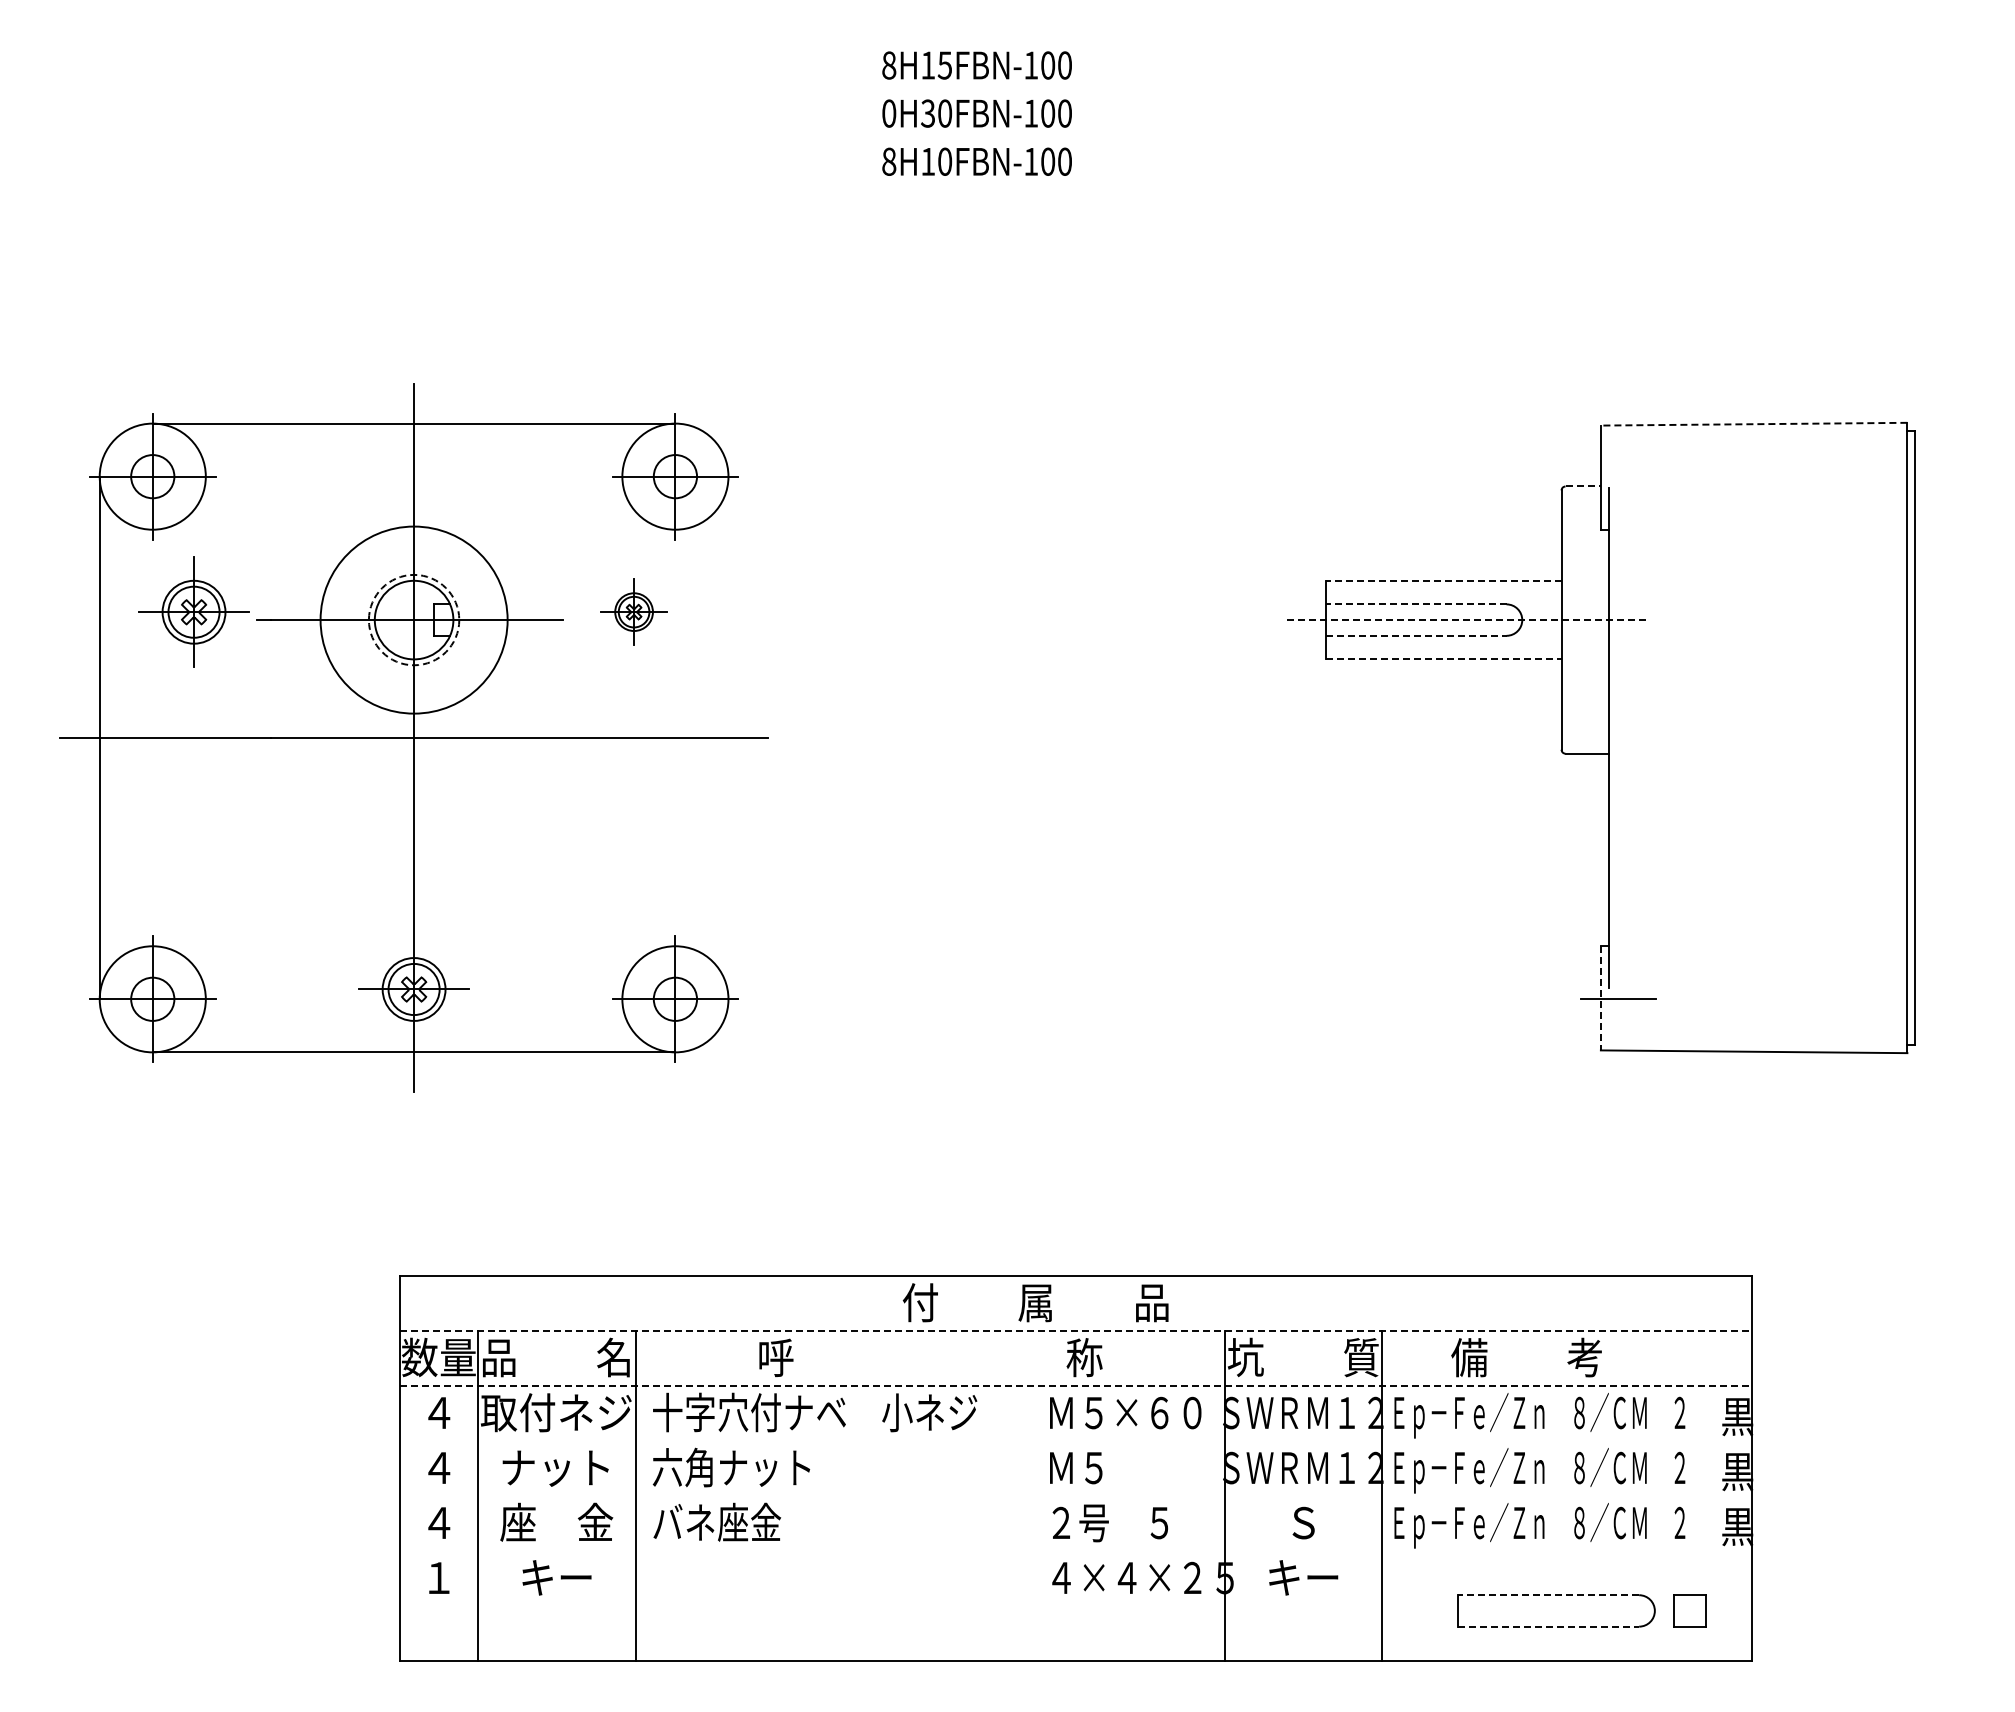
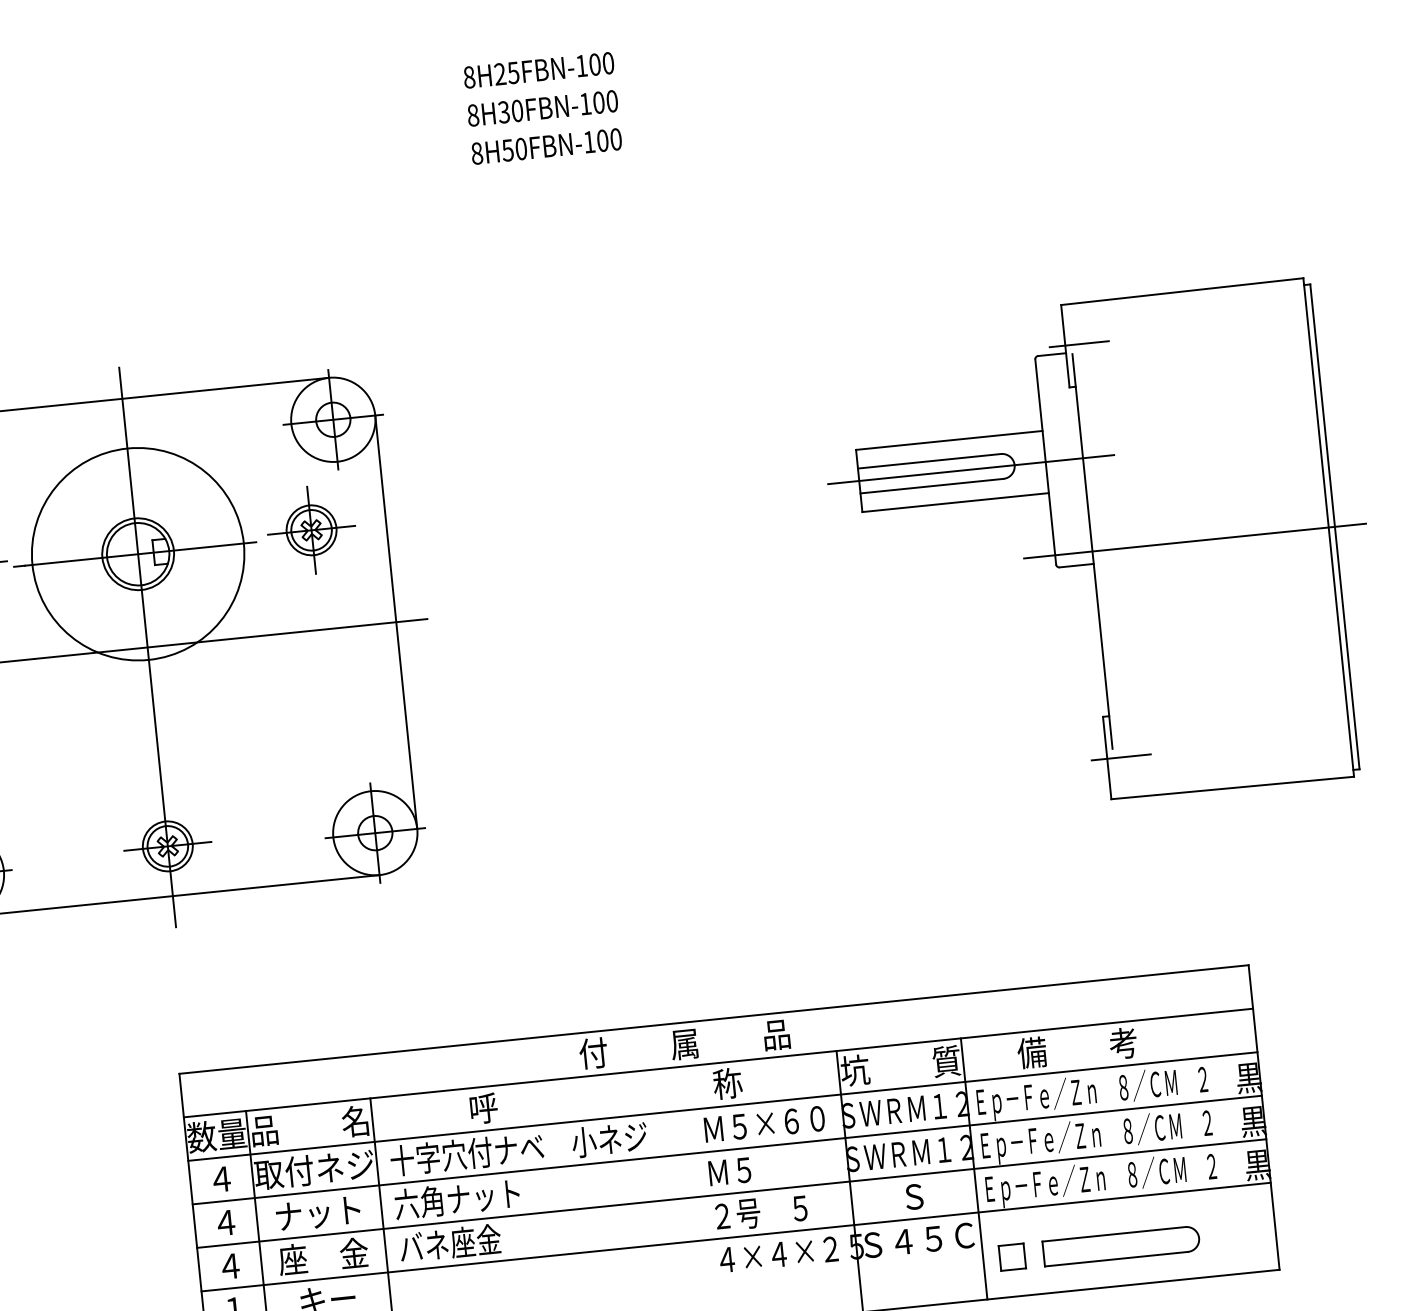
text: (928, 65) -> (500, 74), 8H15FBN-100 -> 8H25FBN-100
text: (889, 113) -> (473, 115), 0H30FBN-100 -> 8H30FBN-100
text: (927, 161) -> (507, 150), 8H10FBN-100 -> 8H50FBN-100
line: (1753, 424) -> (1181, 291), dashed -> solid
line: (1618, 476) -> (1079, 343), added
line: (1583, 486) -> (1052, 354), dashed -> solid
line: (1443, 580) -> (949, 440), dashed -> solid
line: (1415, 604) -> (928, 461), dashed -> solid
part: (633, 611) -> (311, 529), size x1.67
circle: (413, 619) -> (137, 553), dashed -> solid
circle: (413, 619) -> (137, 553), size x1.43
line: (1467, 620) -> (971, 469), dashed -> solid
line: (1416, 635) -> (932, 485), dashed -> solid
line: (1443, 659) -> (955, 502), dashed -> solid
line: (728, 737) -> (396, 621), added
line: (1738, 737) -> (1195, 540), added
line: (1600, 998) -> (1106, 758), dashed -> solid
line: (1075, 1330) -> (718, 1062), dashed -> solid
line: (1075, 1385) -> (722, 1106), dashed -> solid
line: (1075, 1440) -> (727, 1149), added
line: (1075, 1495) -> (731, 1193), added
line: (1075, 1550) -> (736, 1236), added
text: (1303, 1577) -> (918, 1240), キー -> Ｓ４５Ｃ
line: (1548, 1595) -> (1113, 1234), dashed -> solid
part: (1689, 1610) -> (1012, 1256), moved
line: (1549, 1626) -> (1117, 1259), dashed -> solid

